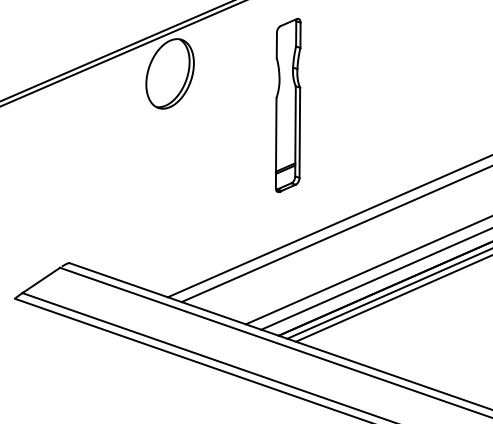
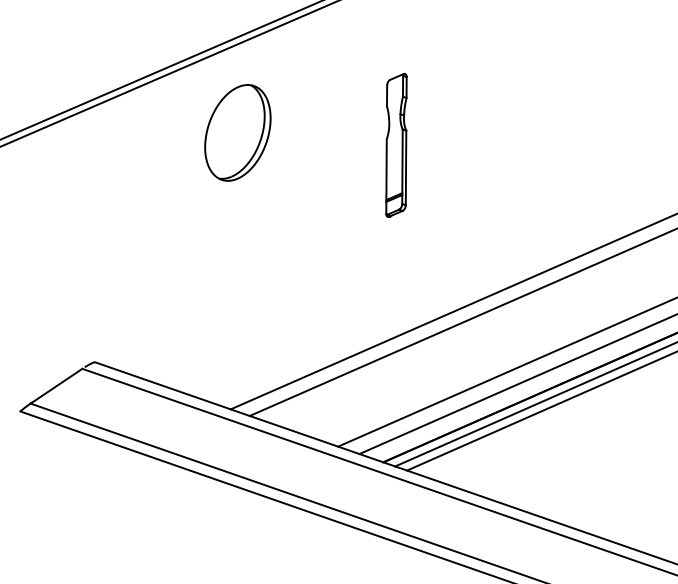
part: (169, 73) -> (237, 132), moved
part: (288, 105) -> (396, 145), size x0.6

